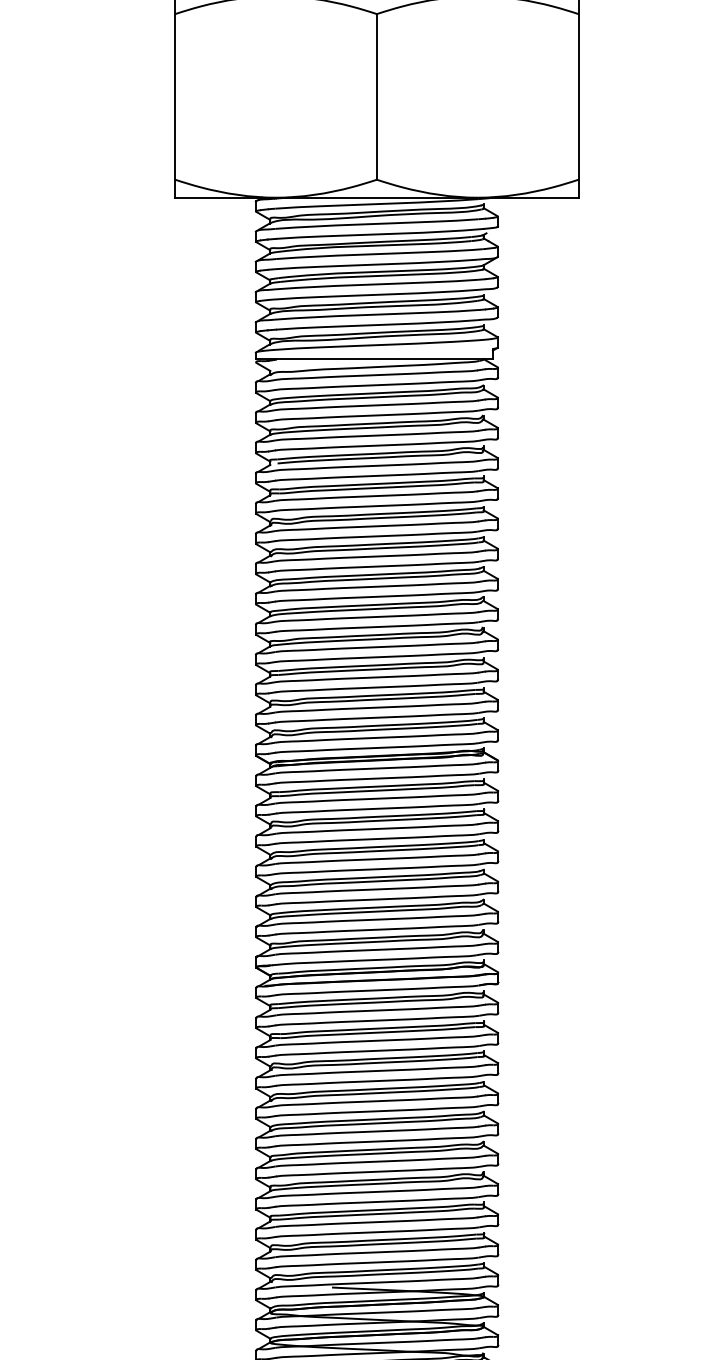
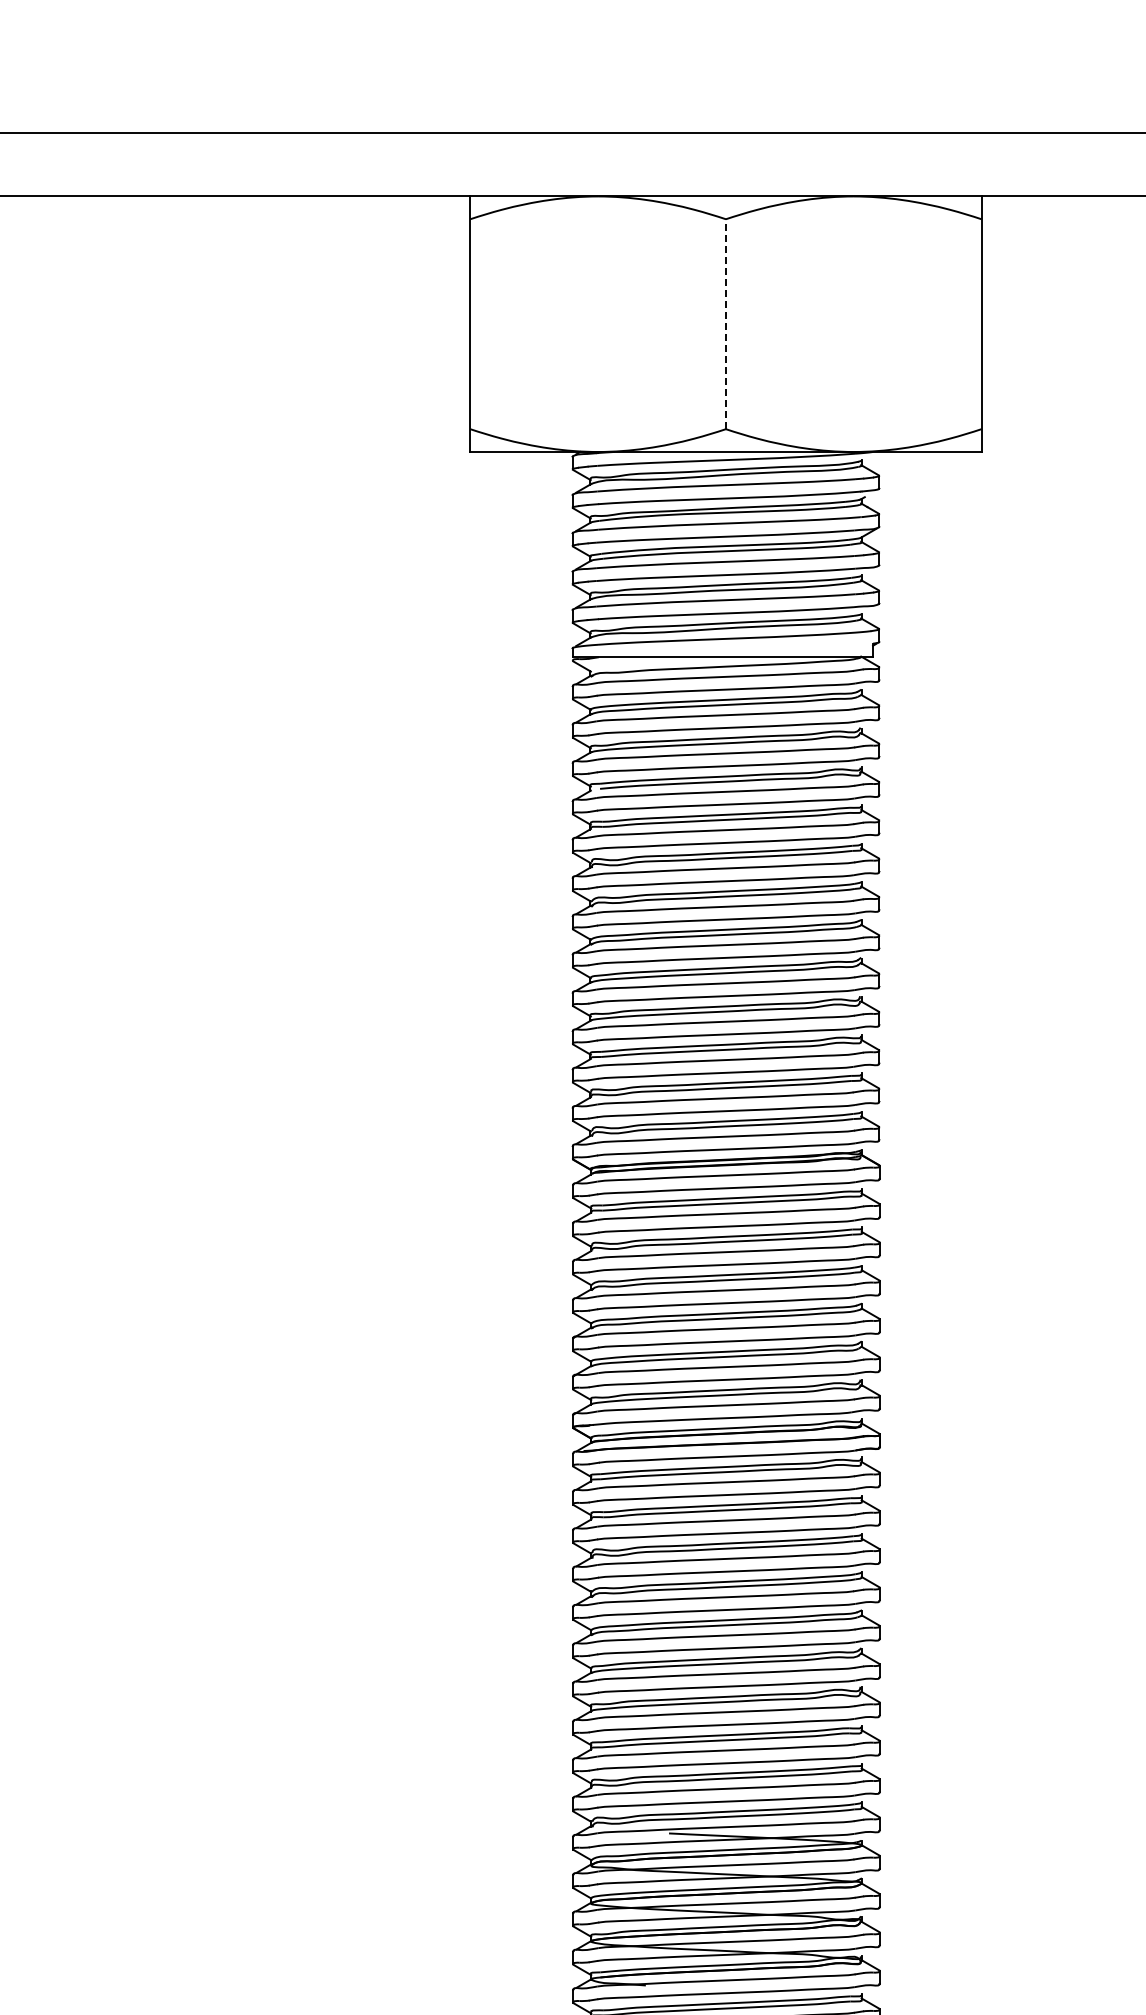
line: (376, 97) -> (725, 324), solid -> dashed

